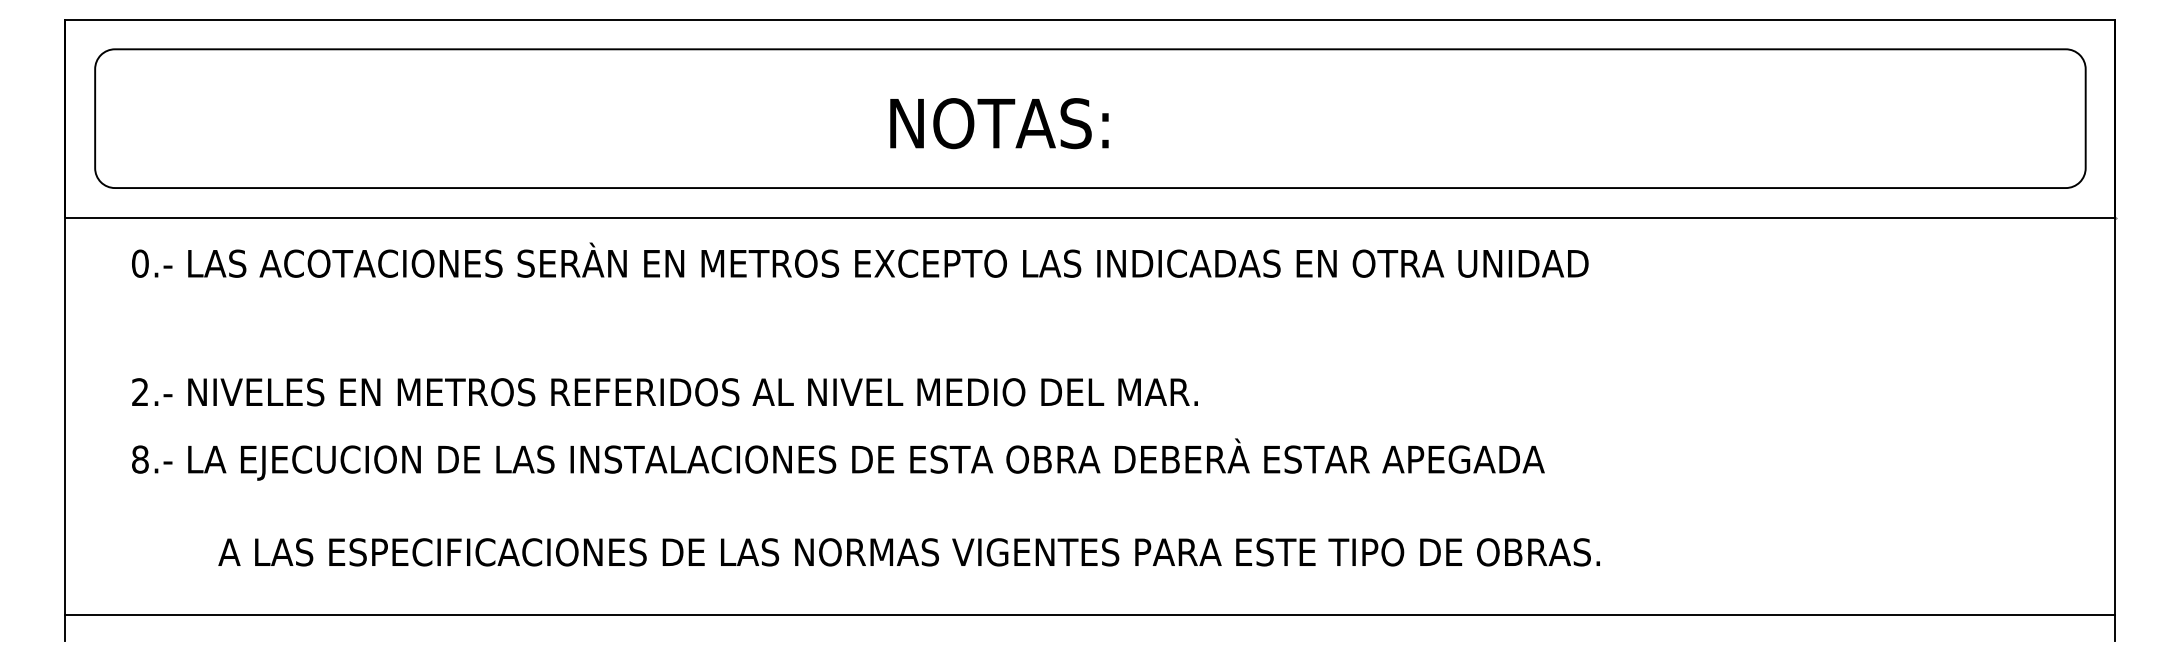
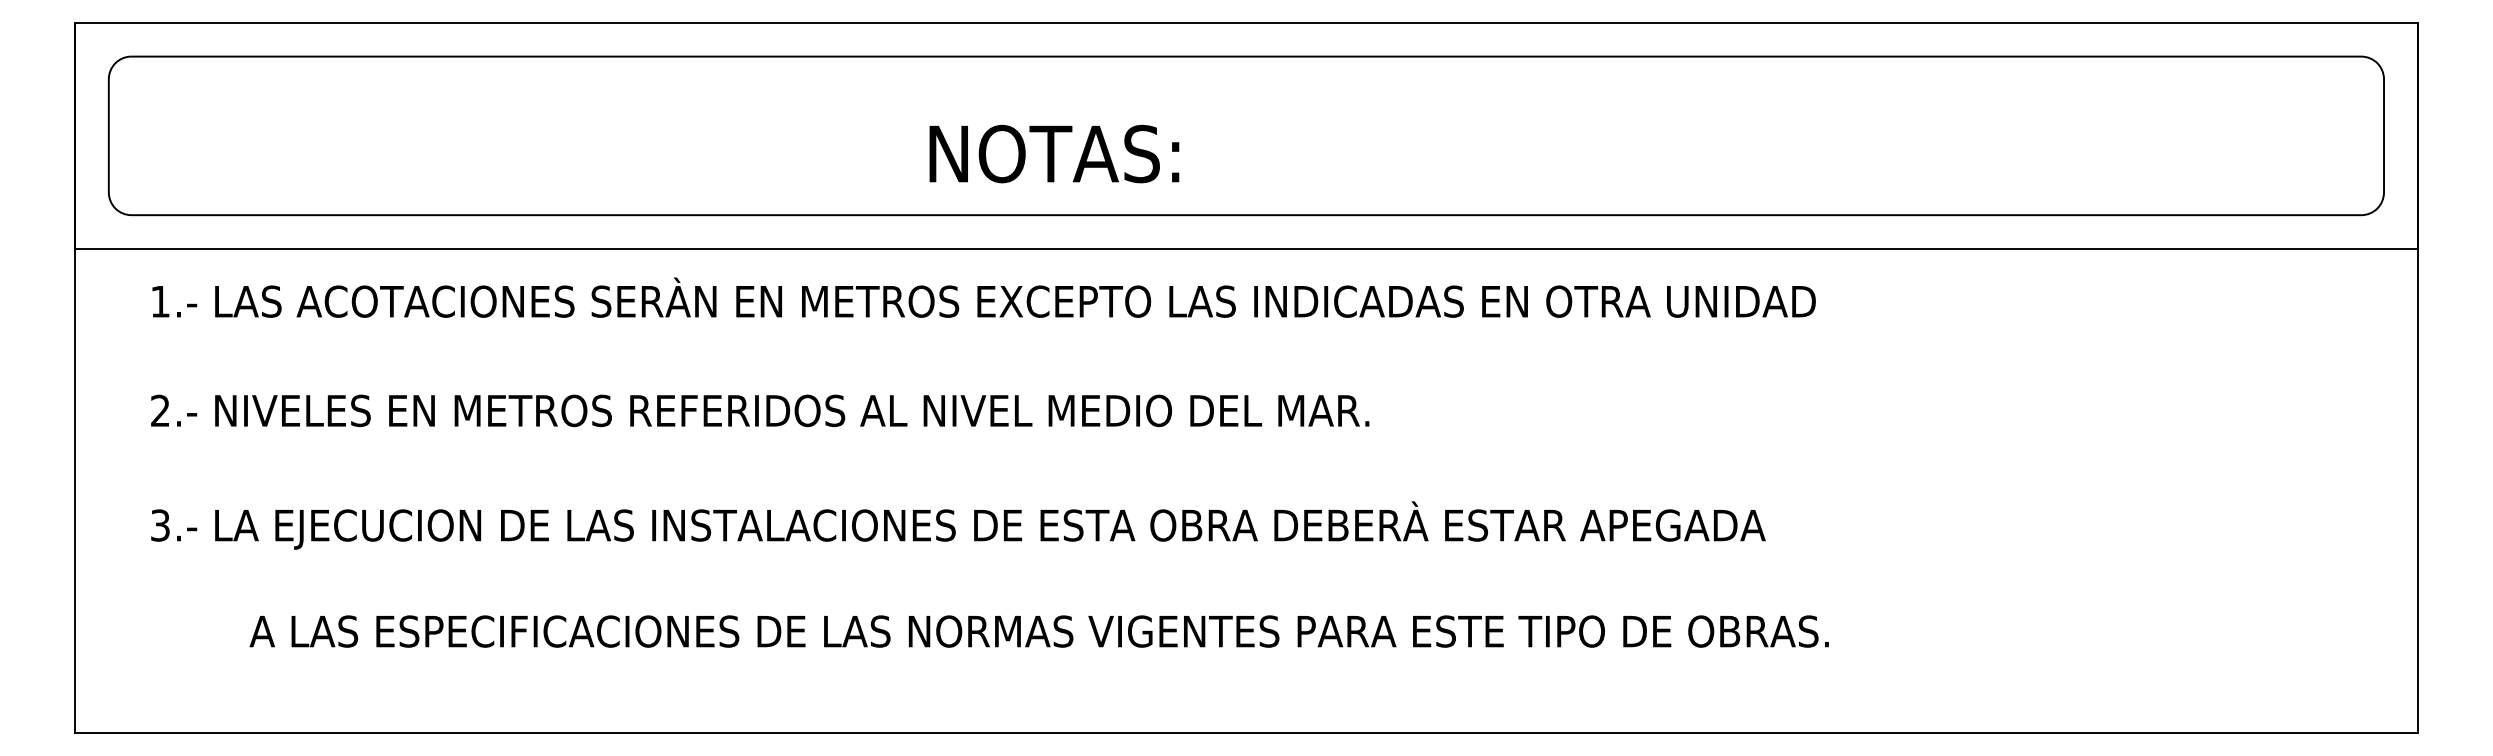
text: (999, 123) -> (1054, 153), moved
text: (140, 263) -> (160, 301), 0.- -> 1.-
text: (664, 392) -> (759, 411), moved
text: (140, 459) -> (160, 525), 8.- -> 3.-
line: (1090, 615) -> (1246, 733), moved

